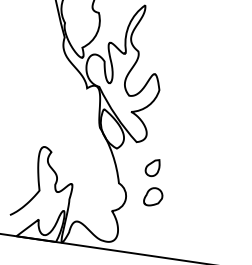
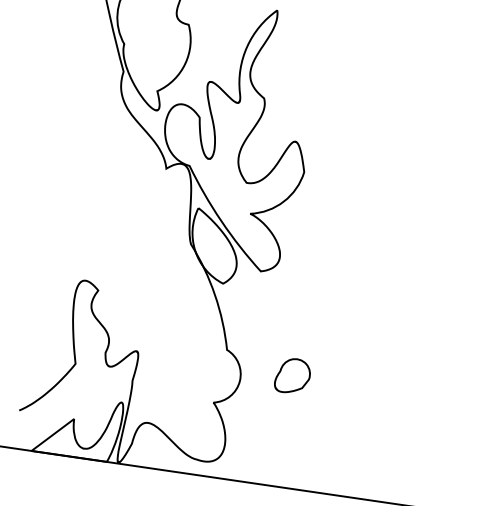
part: (152, 168) -> (291, 321), removed

